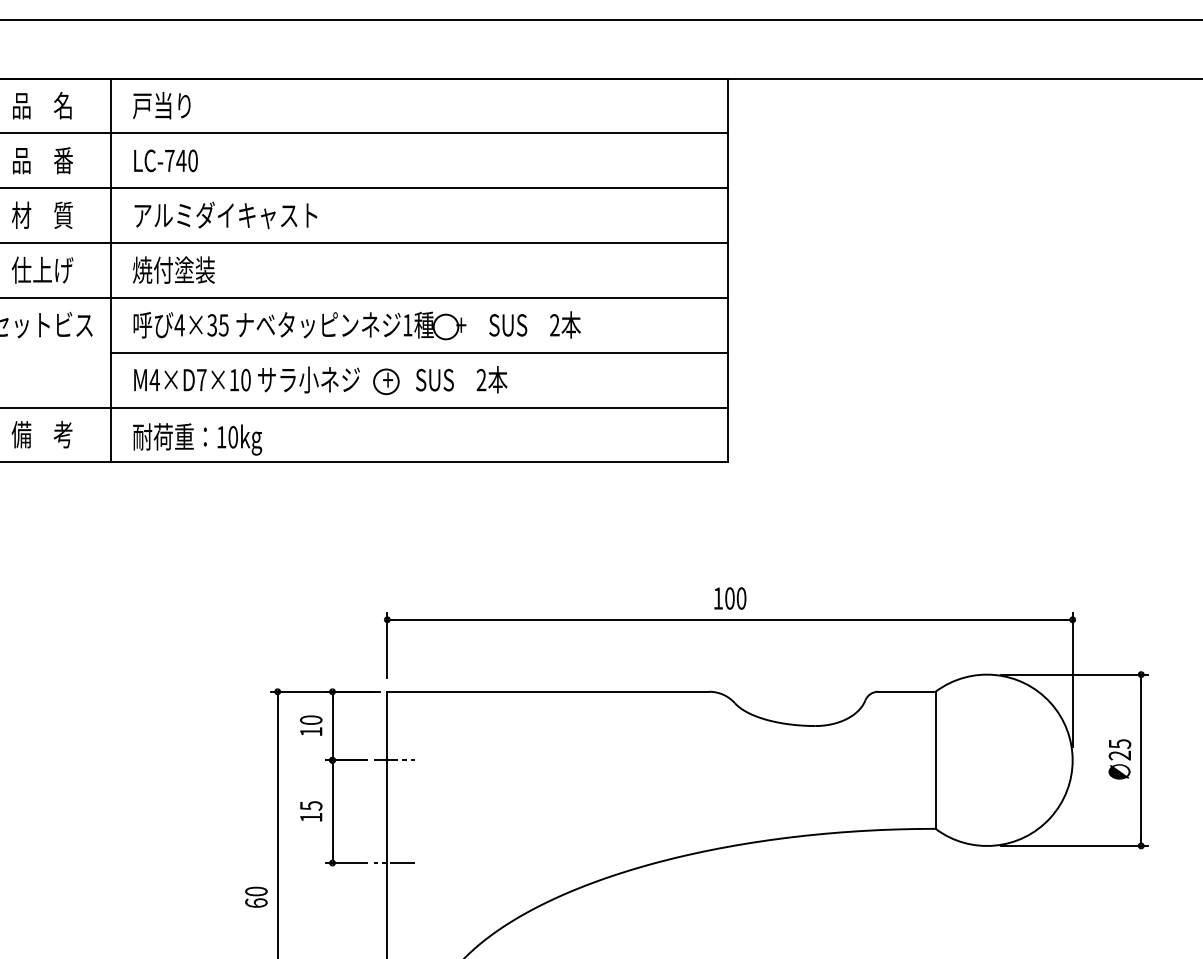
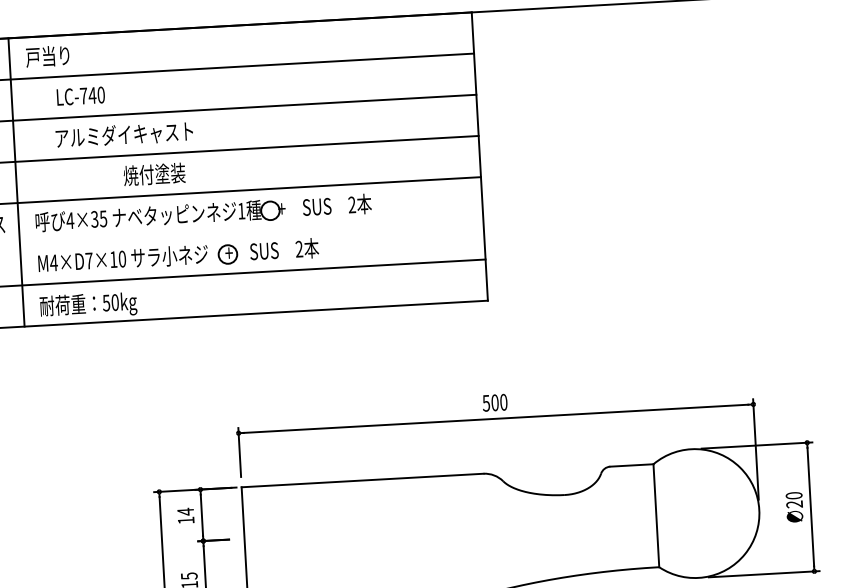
text: (165, 160) -> (80, 95), moved
text: (225, 215) -> (124, 134), moved
text: (173, 269) -> (154, 173), moved
line: (419, 352) -> (251, 231), removed
text: (221, 437) -> (106, 303), 10kg -> 50kg
text: (717, 598) -> (485, 403), 100 -> 500
text: (311, 720) -> (185, 512), 10 -> 14
text: (1119, 743) -> (793, 495), 25 -> 20
line: (393, 760) -> (249, 538), removed

